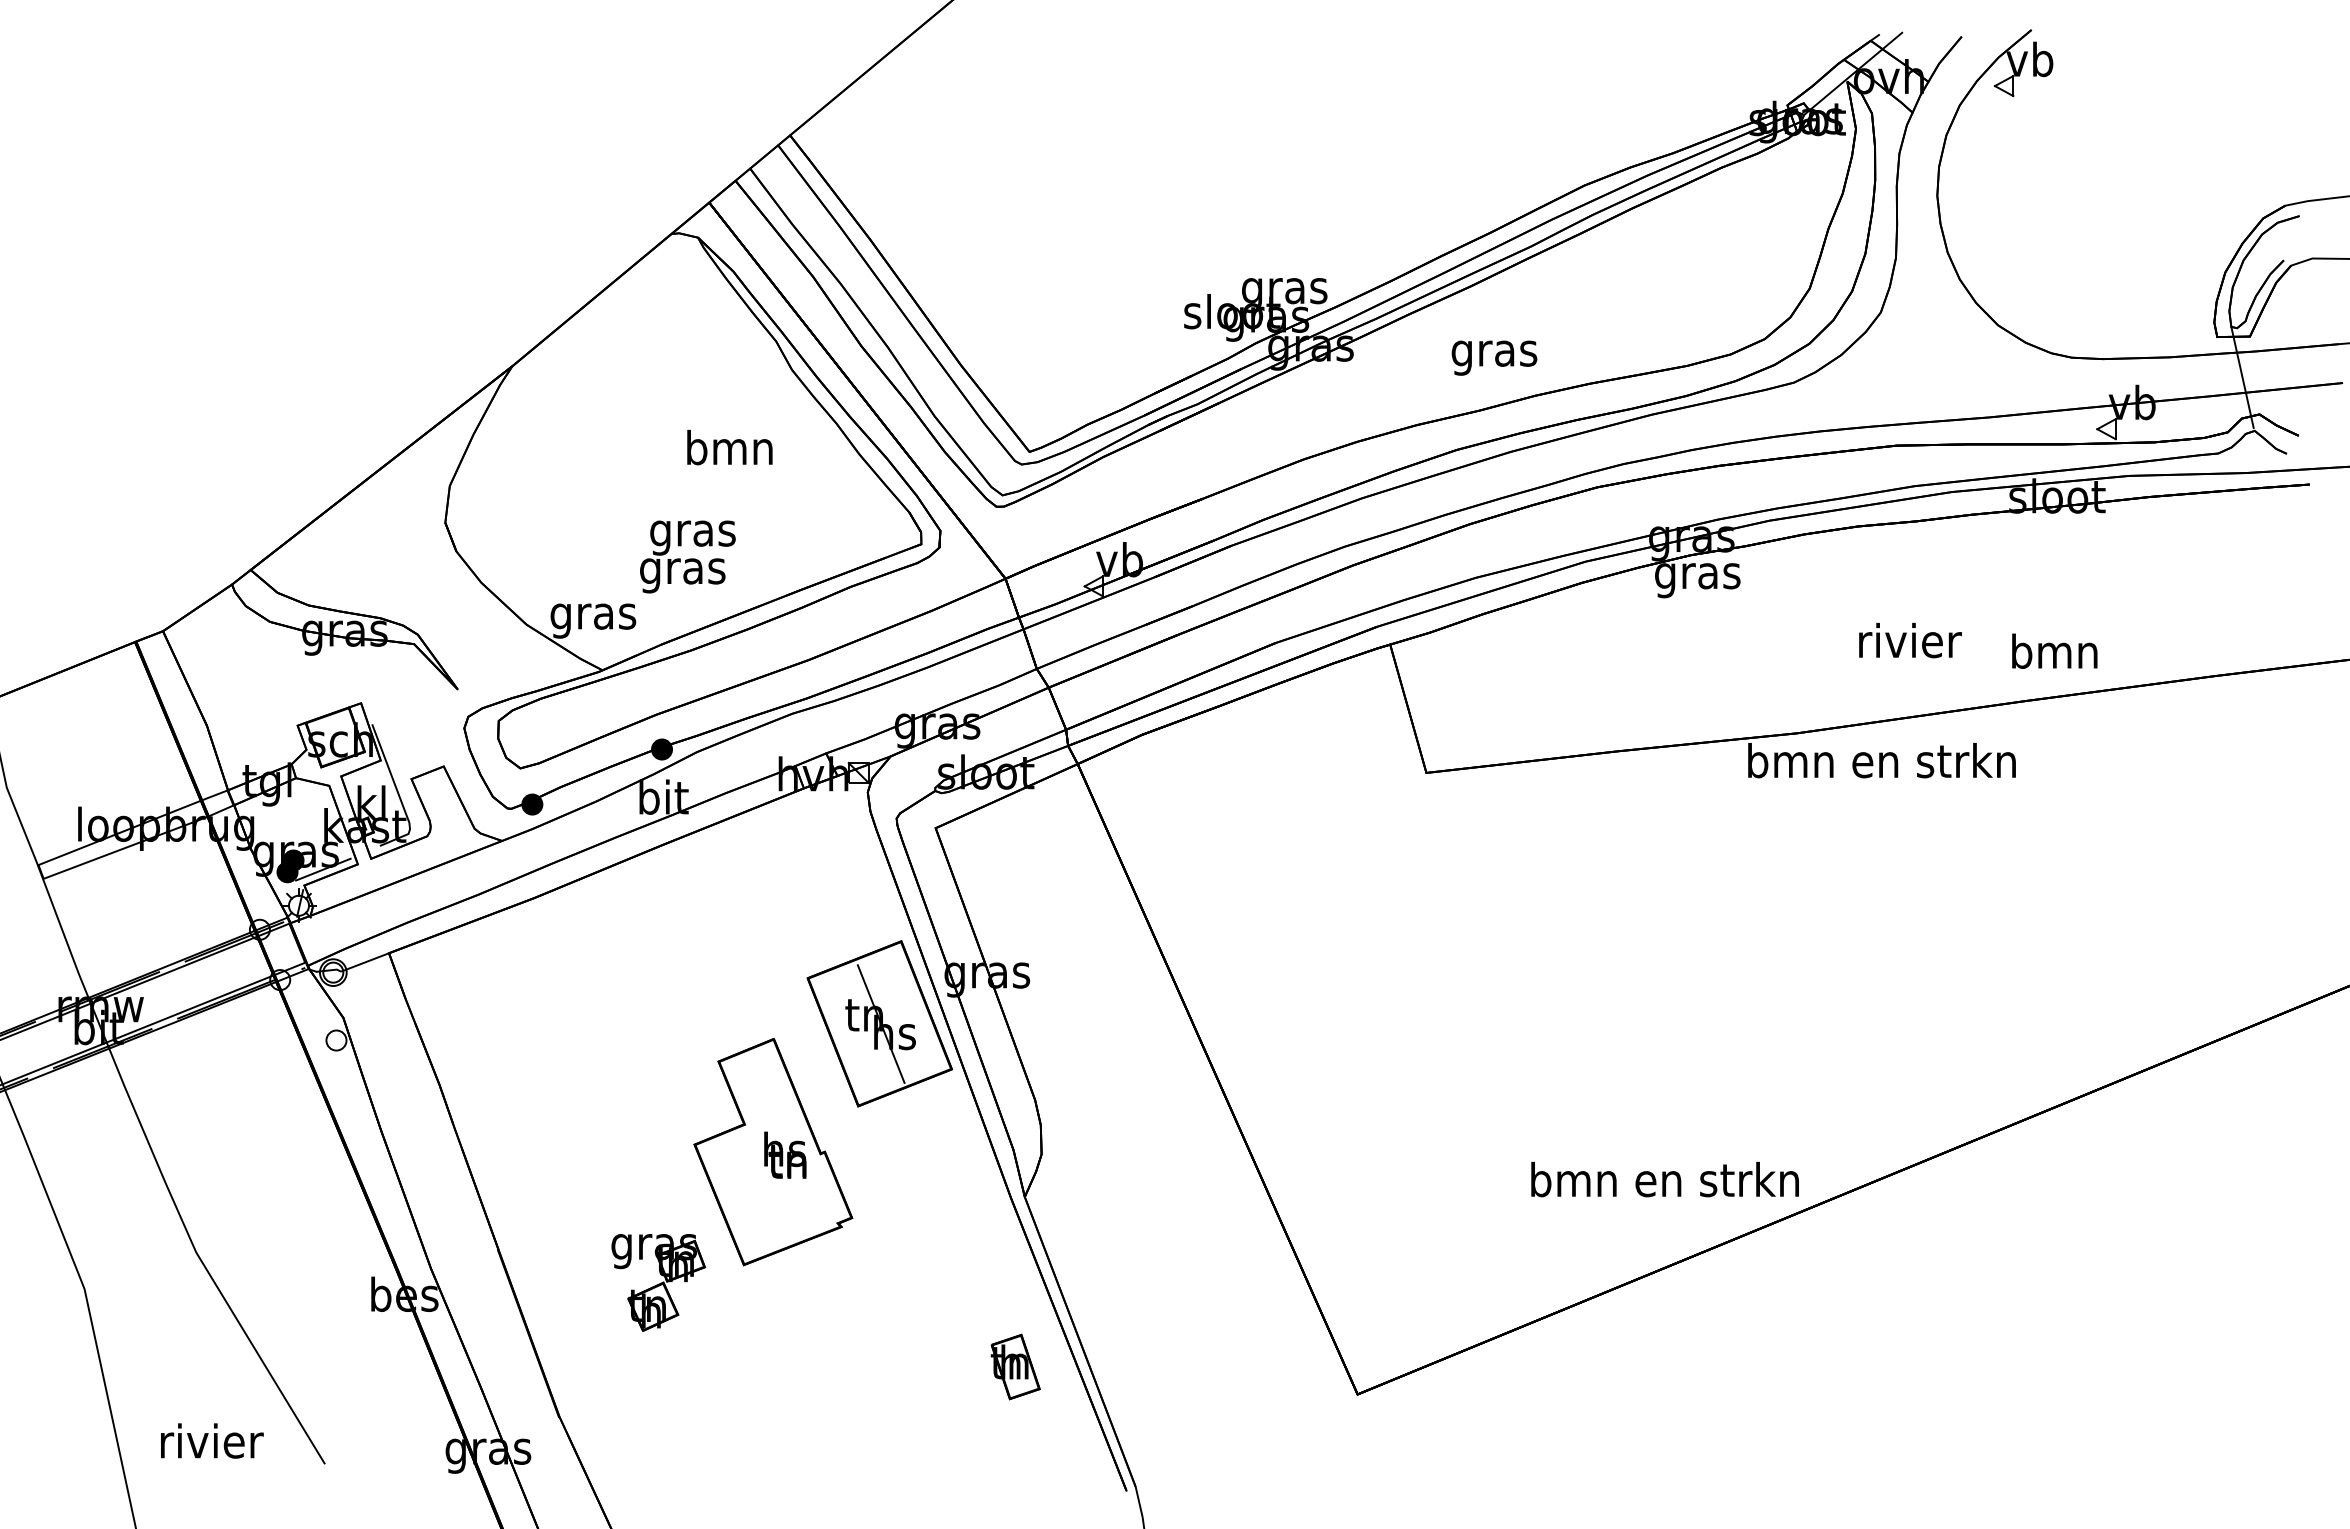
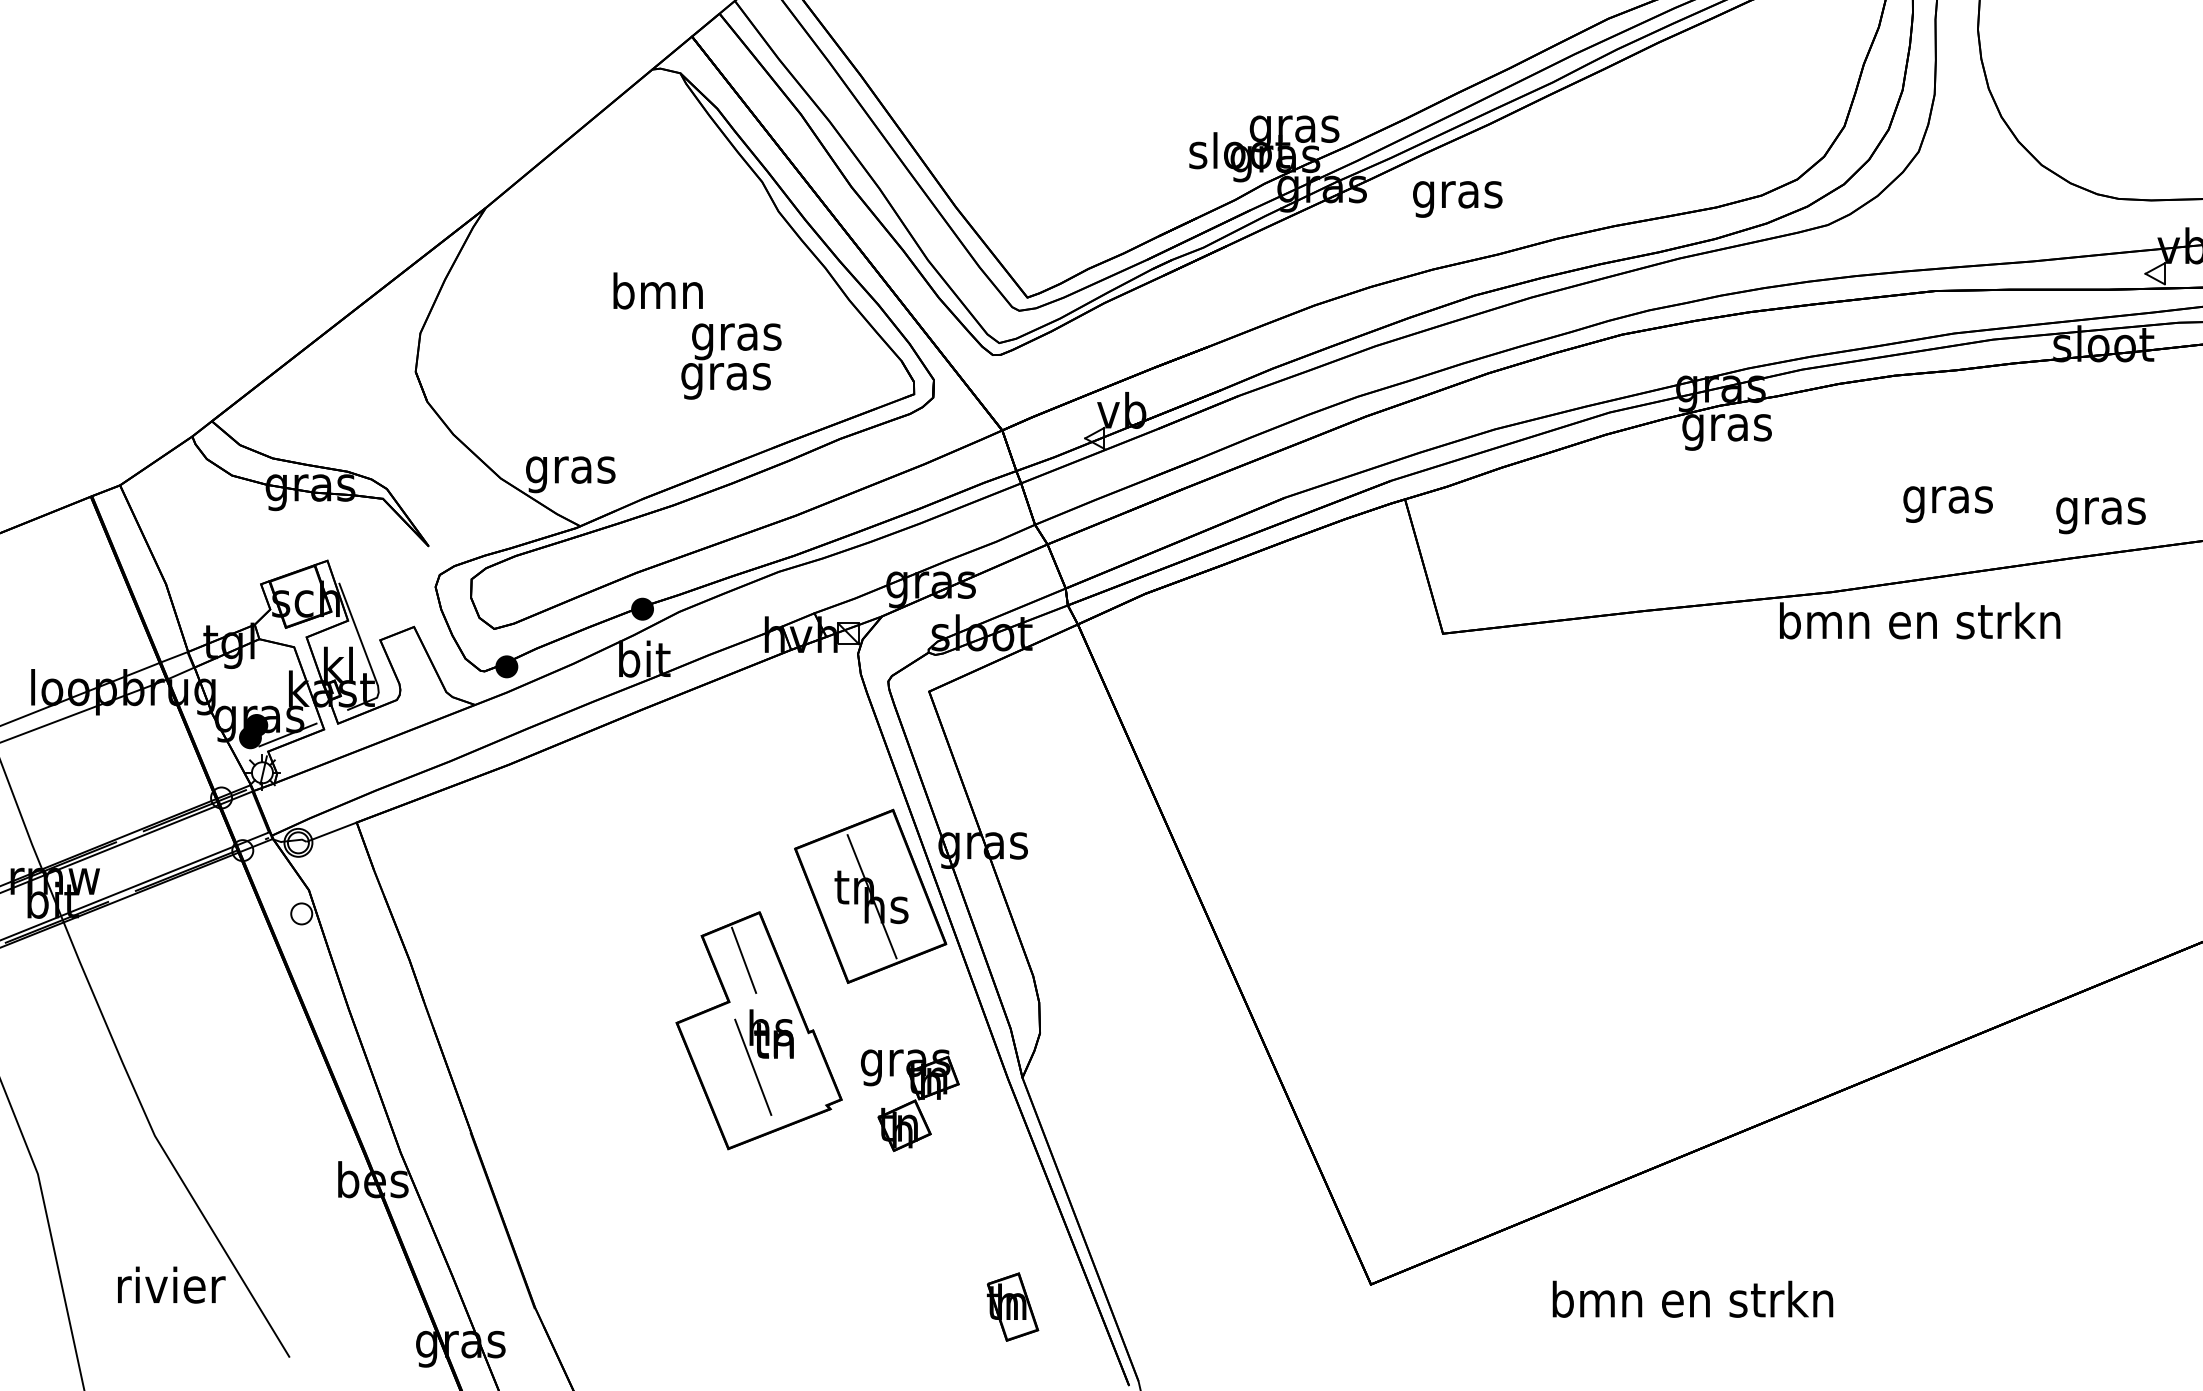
text: (1494, 357) -> (1457, 198), moved
text: (729, 447) -> (657, 290), moved
text: (687, 556) -> (731, 361), moved
text: (1910, 644) -> (1949, 499), rivier -> gras
text: (2054, 655) -> (2100, 510), bmn -> gras
line: (758, 1084) -> (743, 959), added
text: (1664, 1179) -> (1692, 1299), moved
line: (767, 1186) -> (753, 1066), added
part: (658, 1282) -> (910, 1100), moved
part: (1015, 1366) -> (1012, 1306), moved
text: (212, 1440) -> (171, 1284), moved

